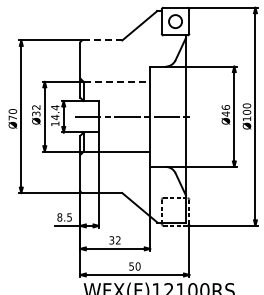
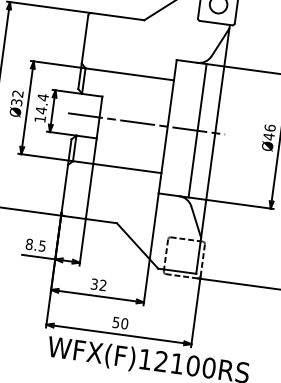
line: (102, 40) -> (118, 16), dashed -> solid
line: (117, 81) -> (130, 73), dashed -> solid
line: (172, 116) -> (197, 130), added

